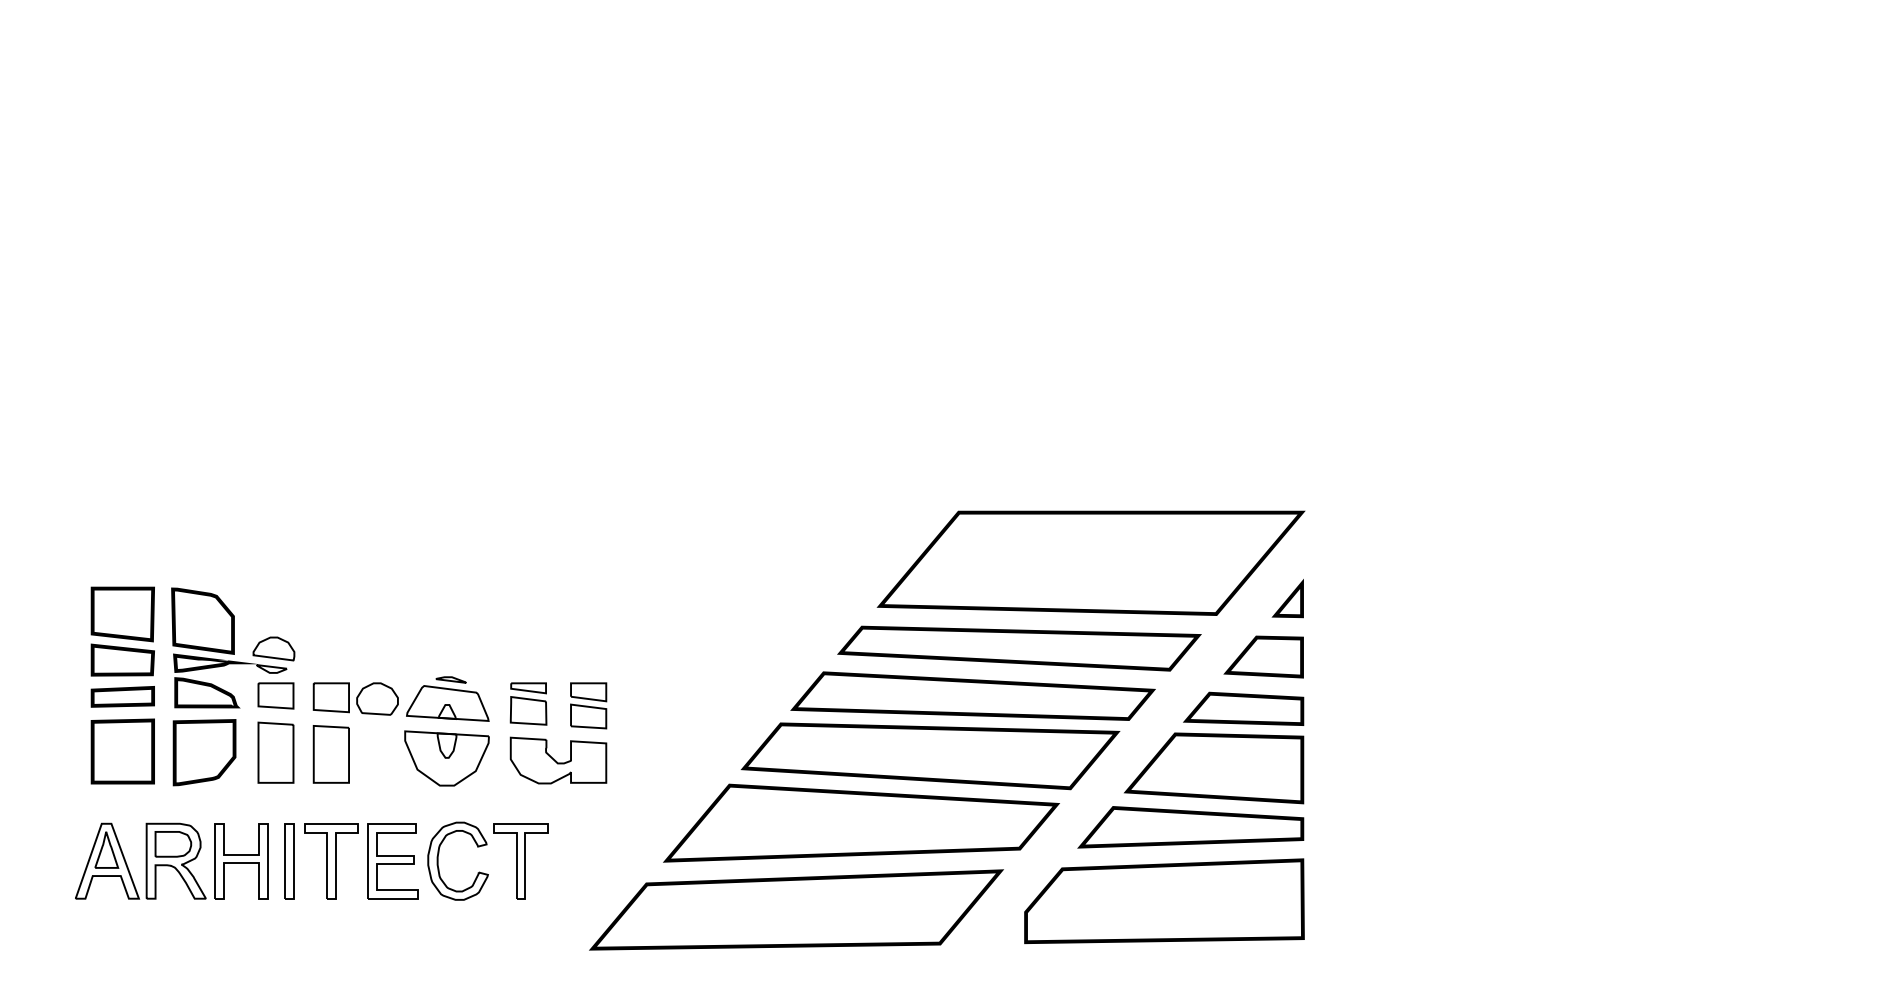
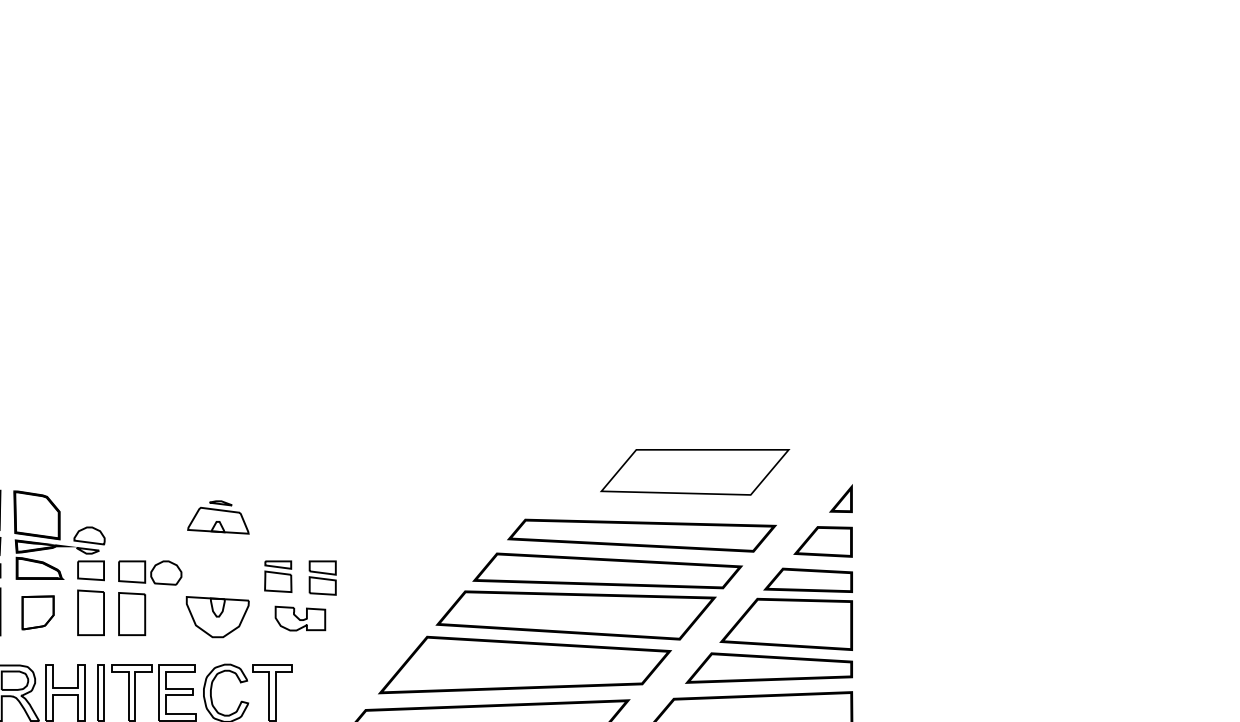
part: (1090, 562) -> (694, 471), size x0.6
part: (447, 698) -> (218, 517), moved
part: (204, 752) -> (38, 612), size x0.7
part: (558, 760) -> (300, 618), size x0.7

